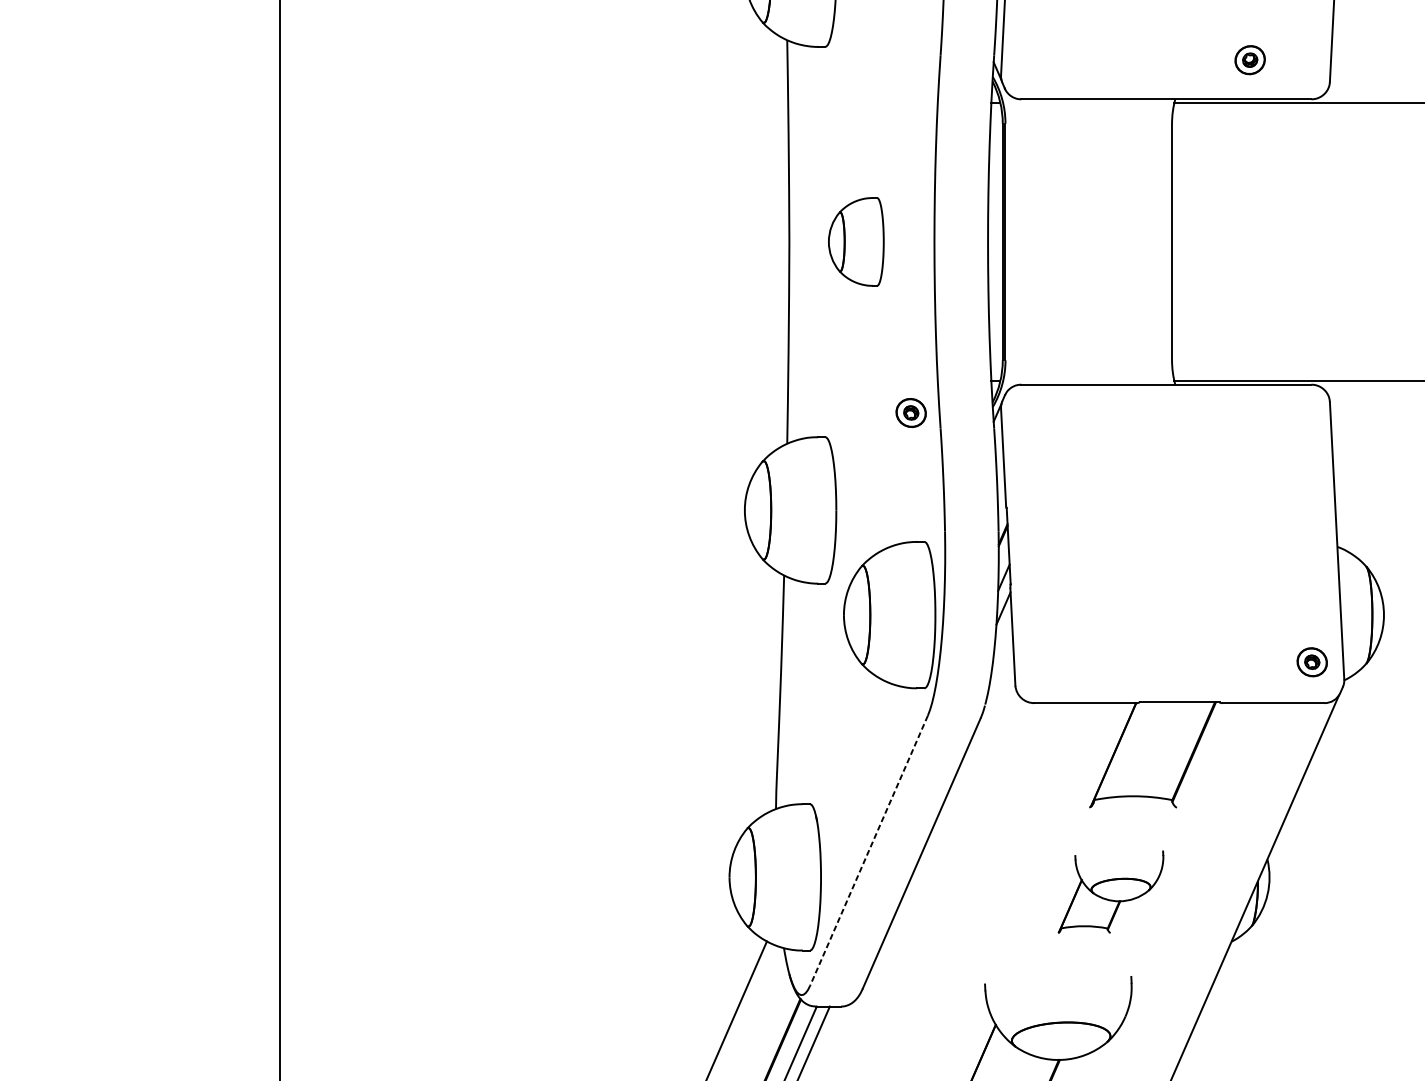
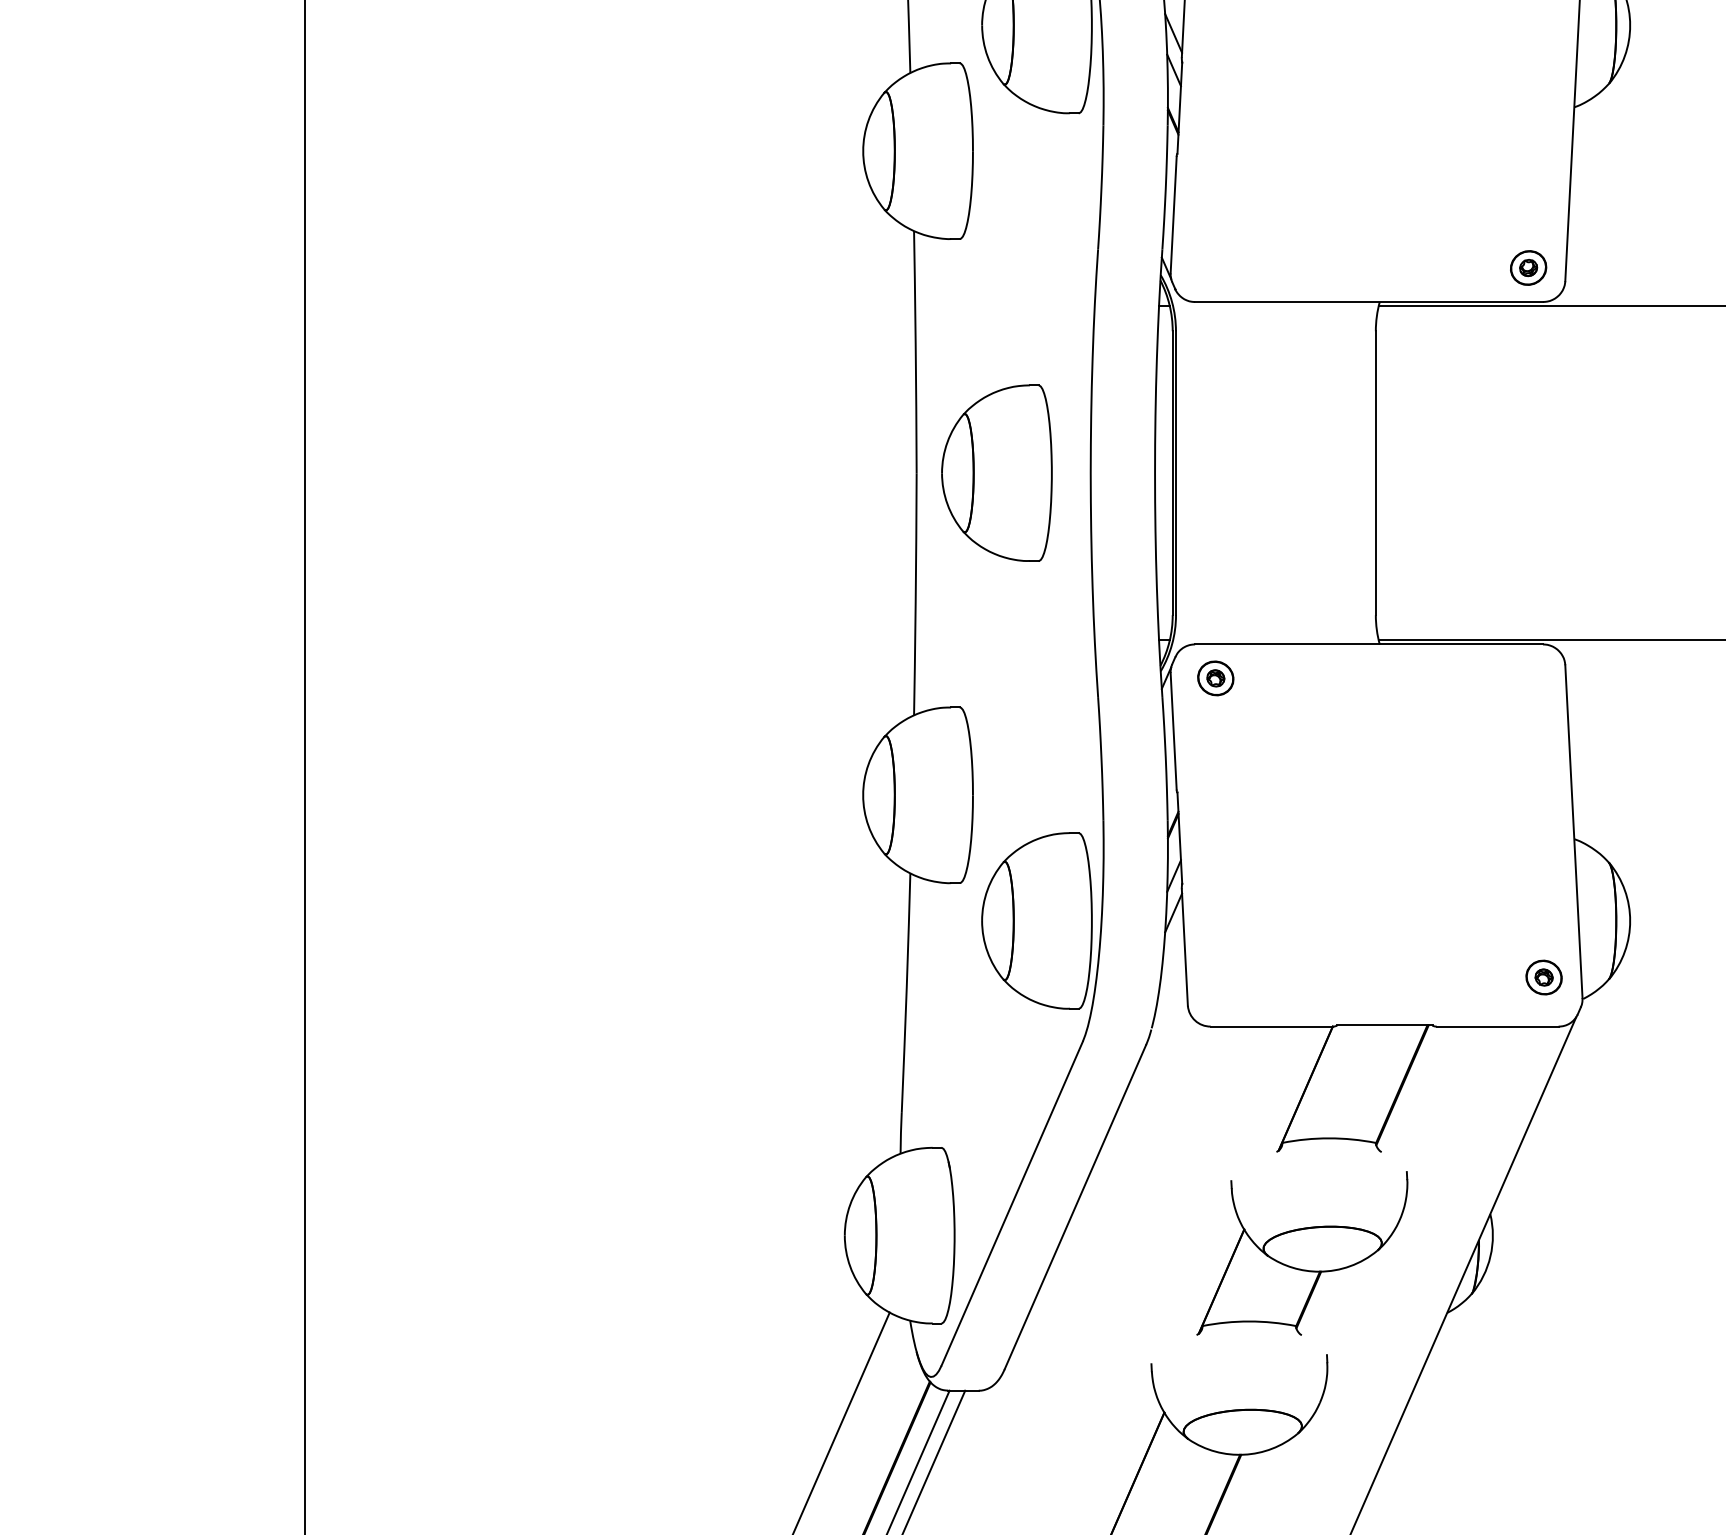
part: (1250, 59) -> (1528, 267), moved
part: (855, 241) -> (996, 472), size x1.67
part: (910, 413) -> (1215, 678), moved
line: (869, 850) -> (1012, 1203), dashed -> solid
part: (1110, 892) -> (1302, 1253), size x1.67

